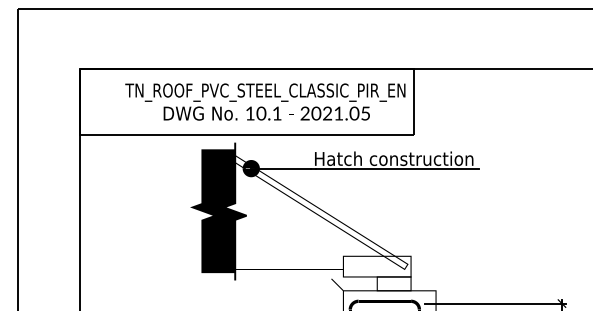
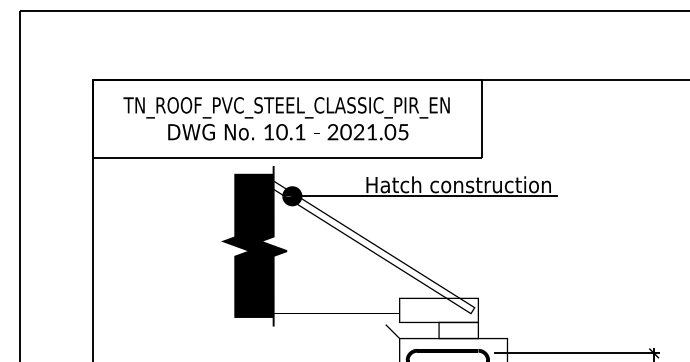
text: (265, 101) -> (286, 118), moved

